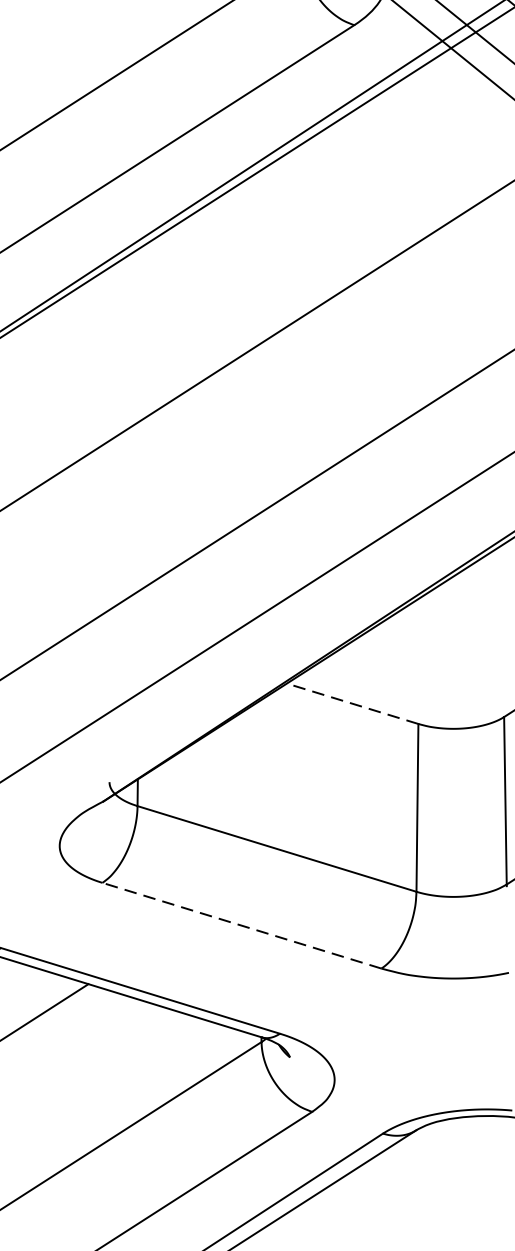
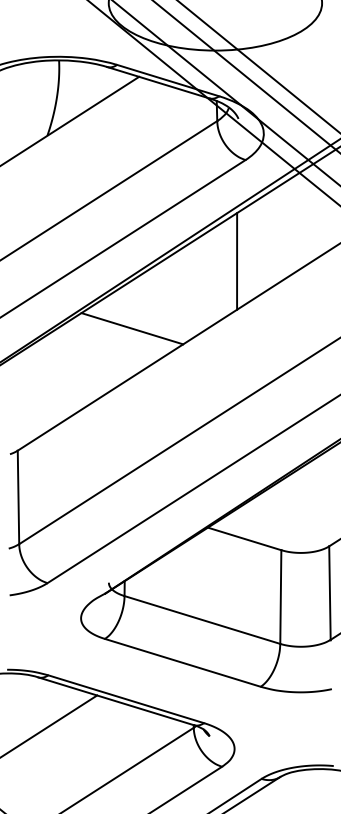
line: (339, 206) -> (237, 261), added
line: (151, 326) -> (132, 328), added
line: (352, 702) -> (244, 538), dashed -> solid
line: (241, 925) -> (182, 662), dashed -> solid

